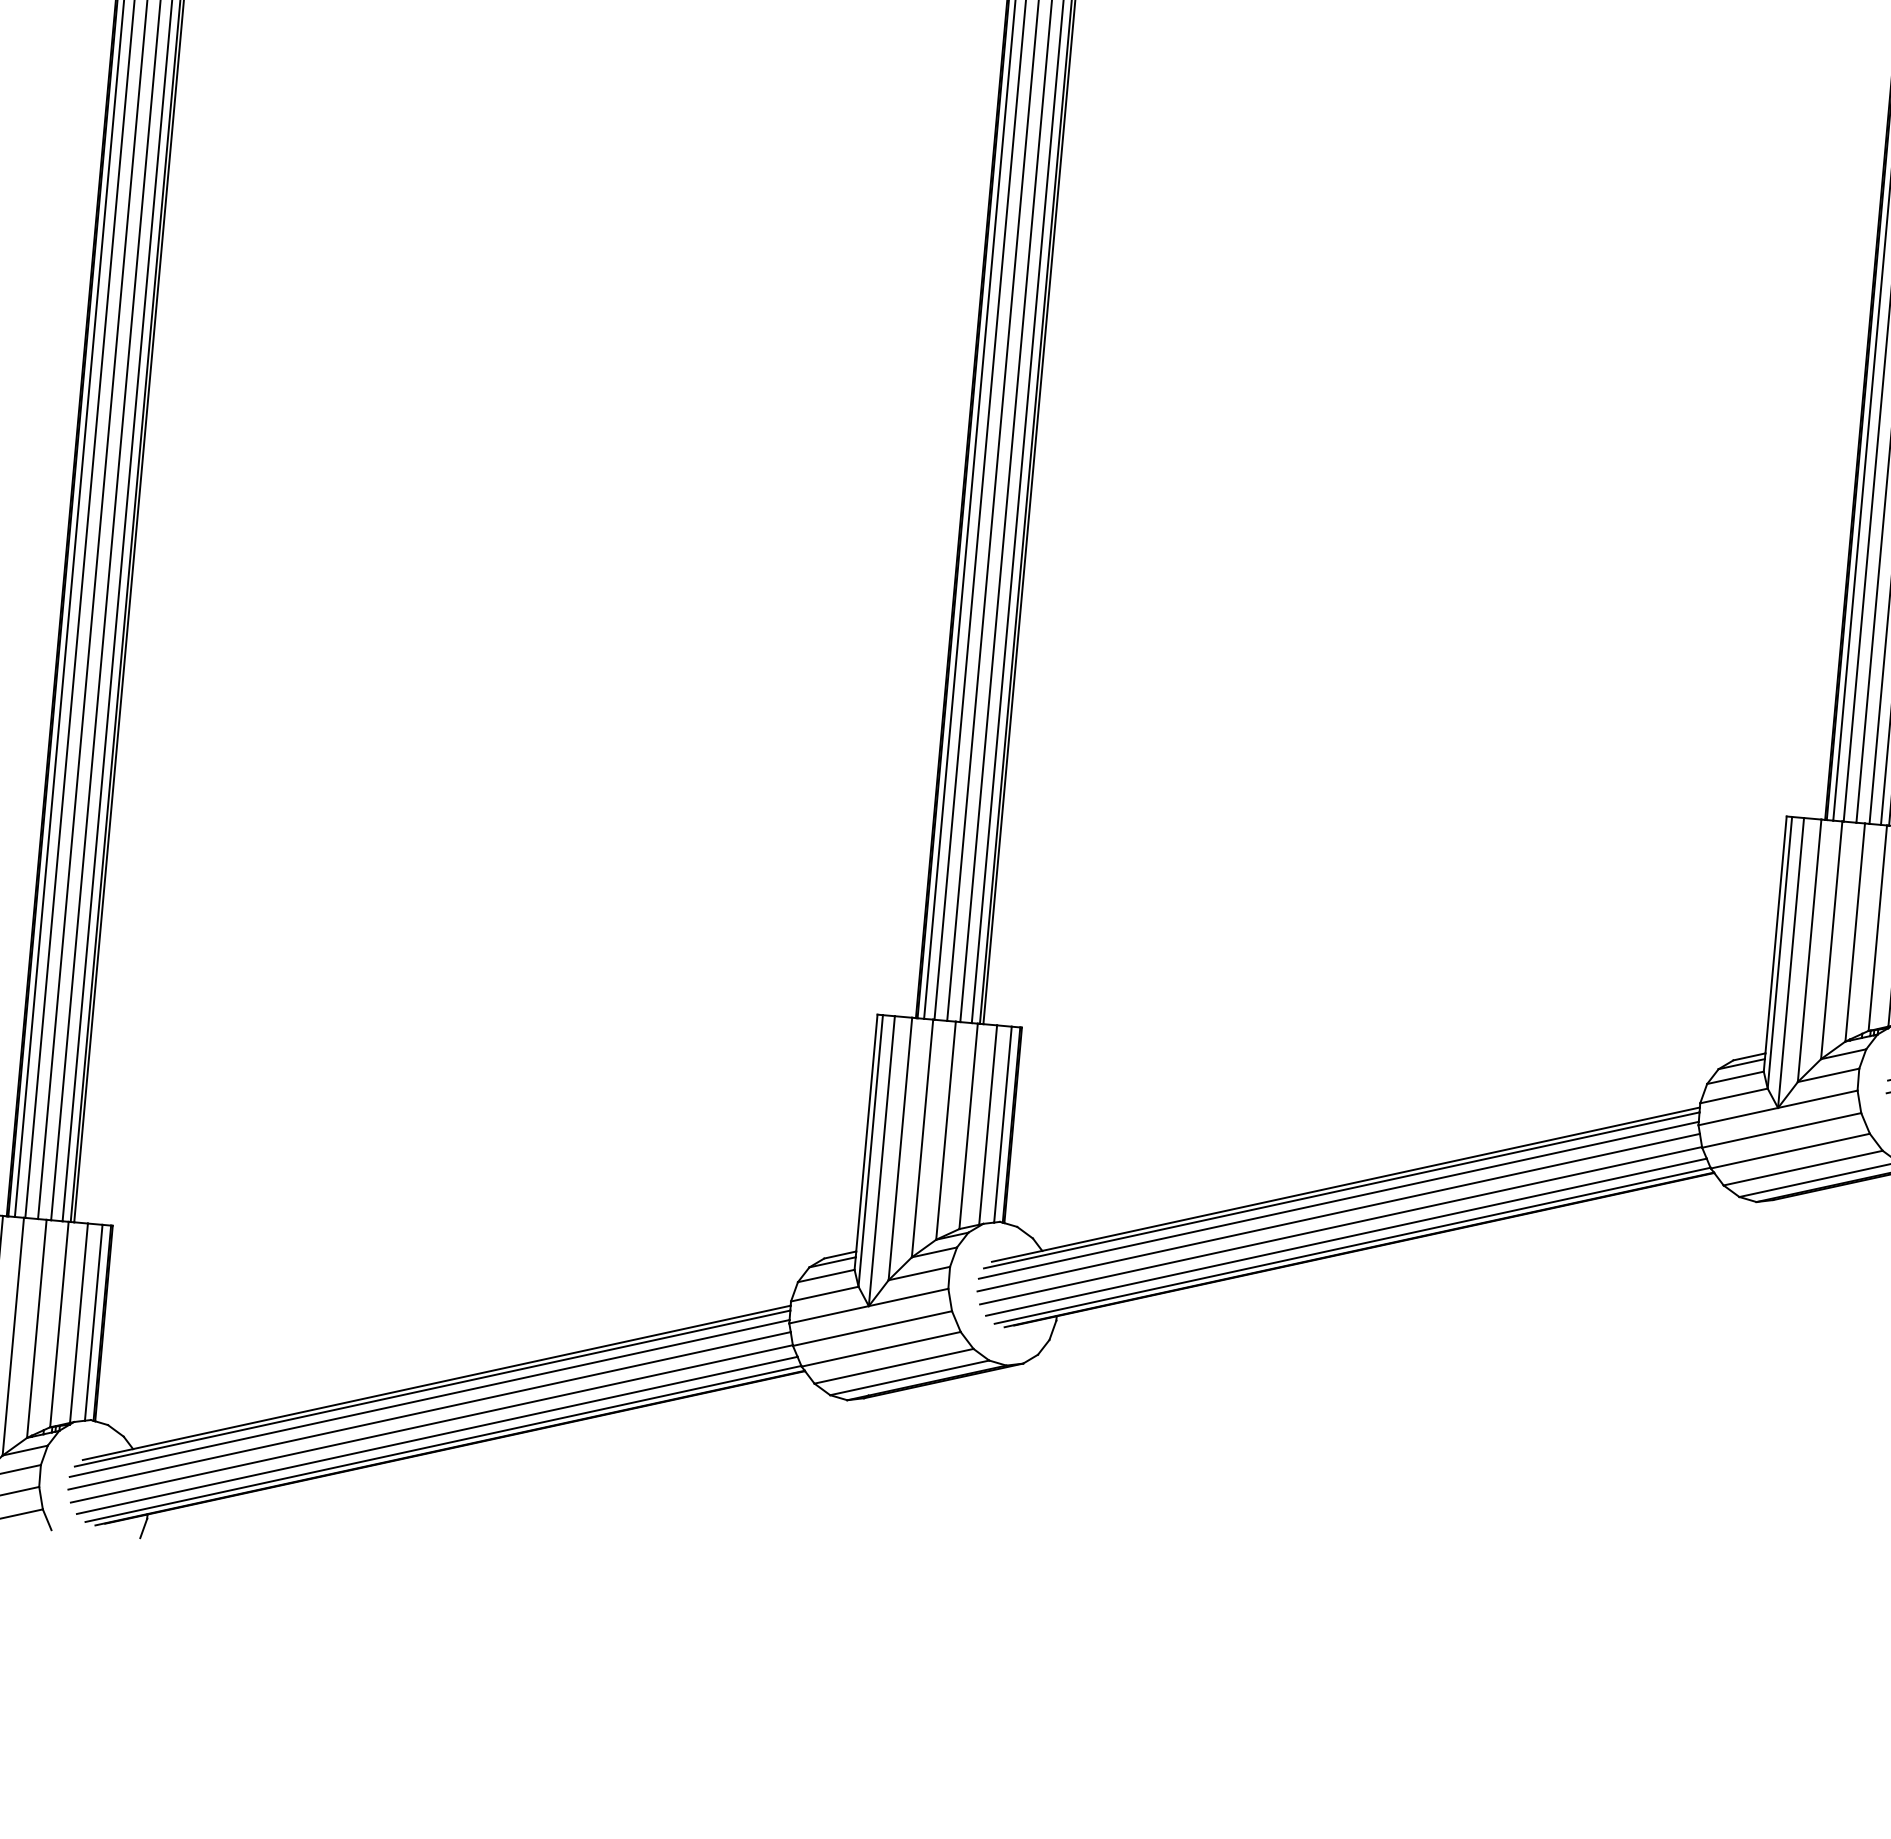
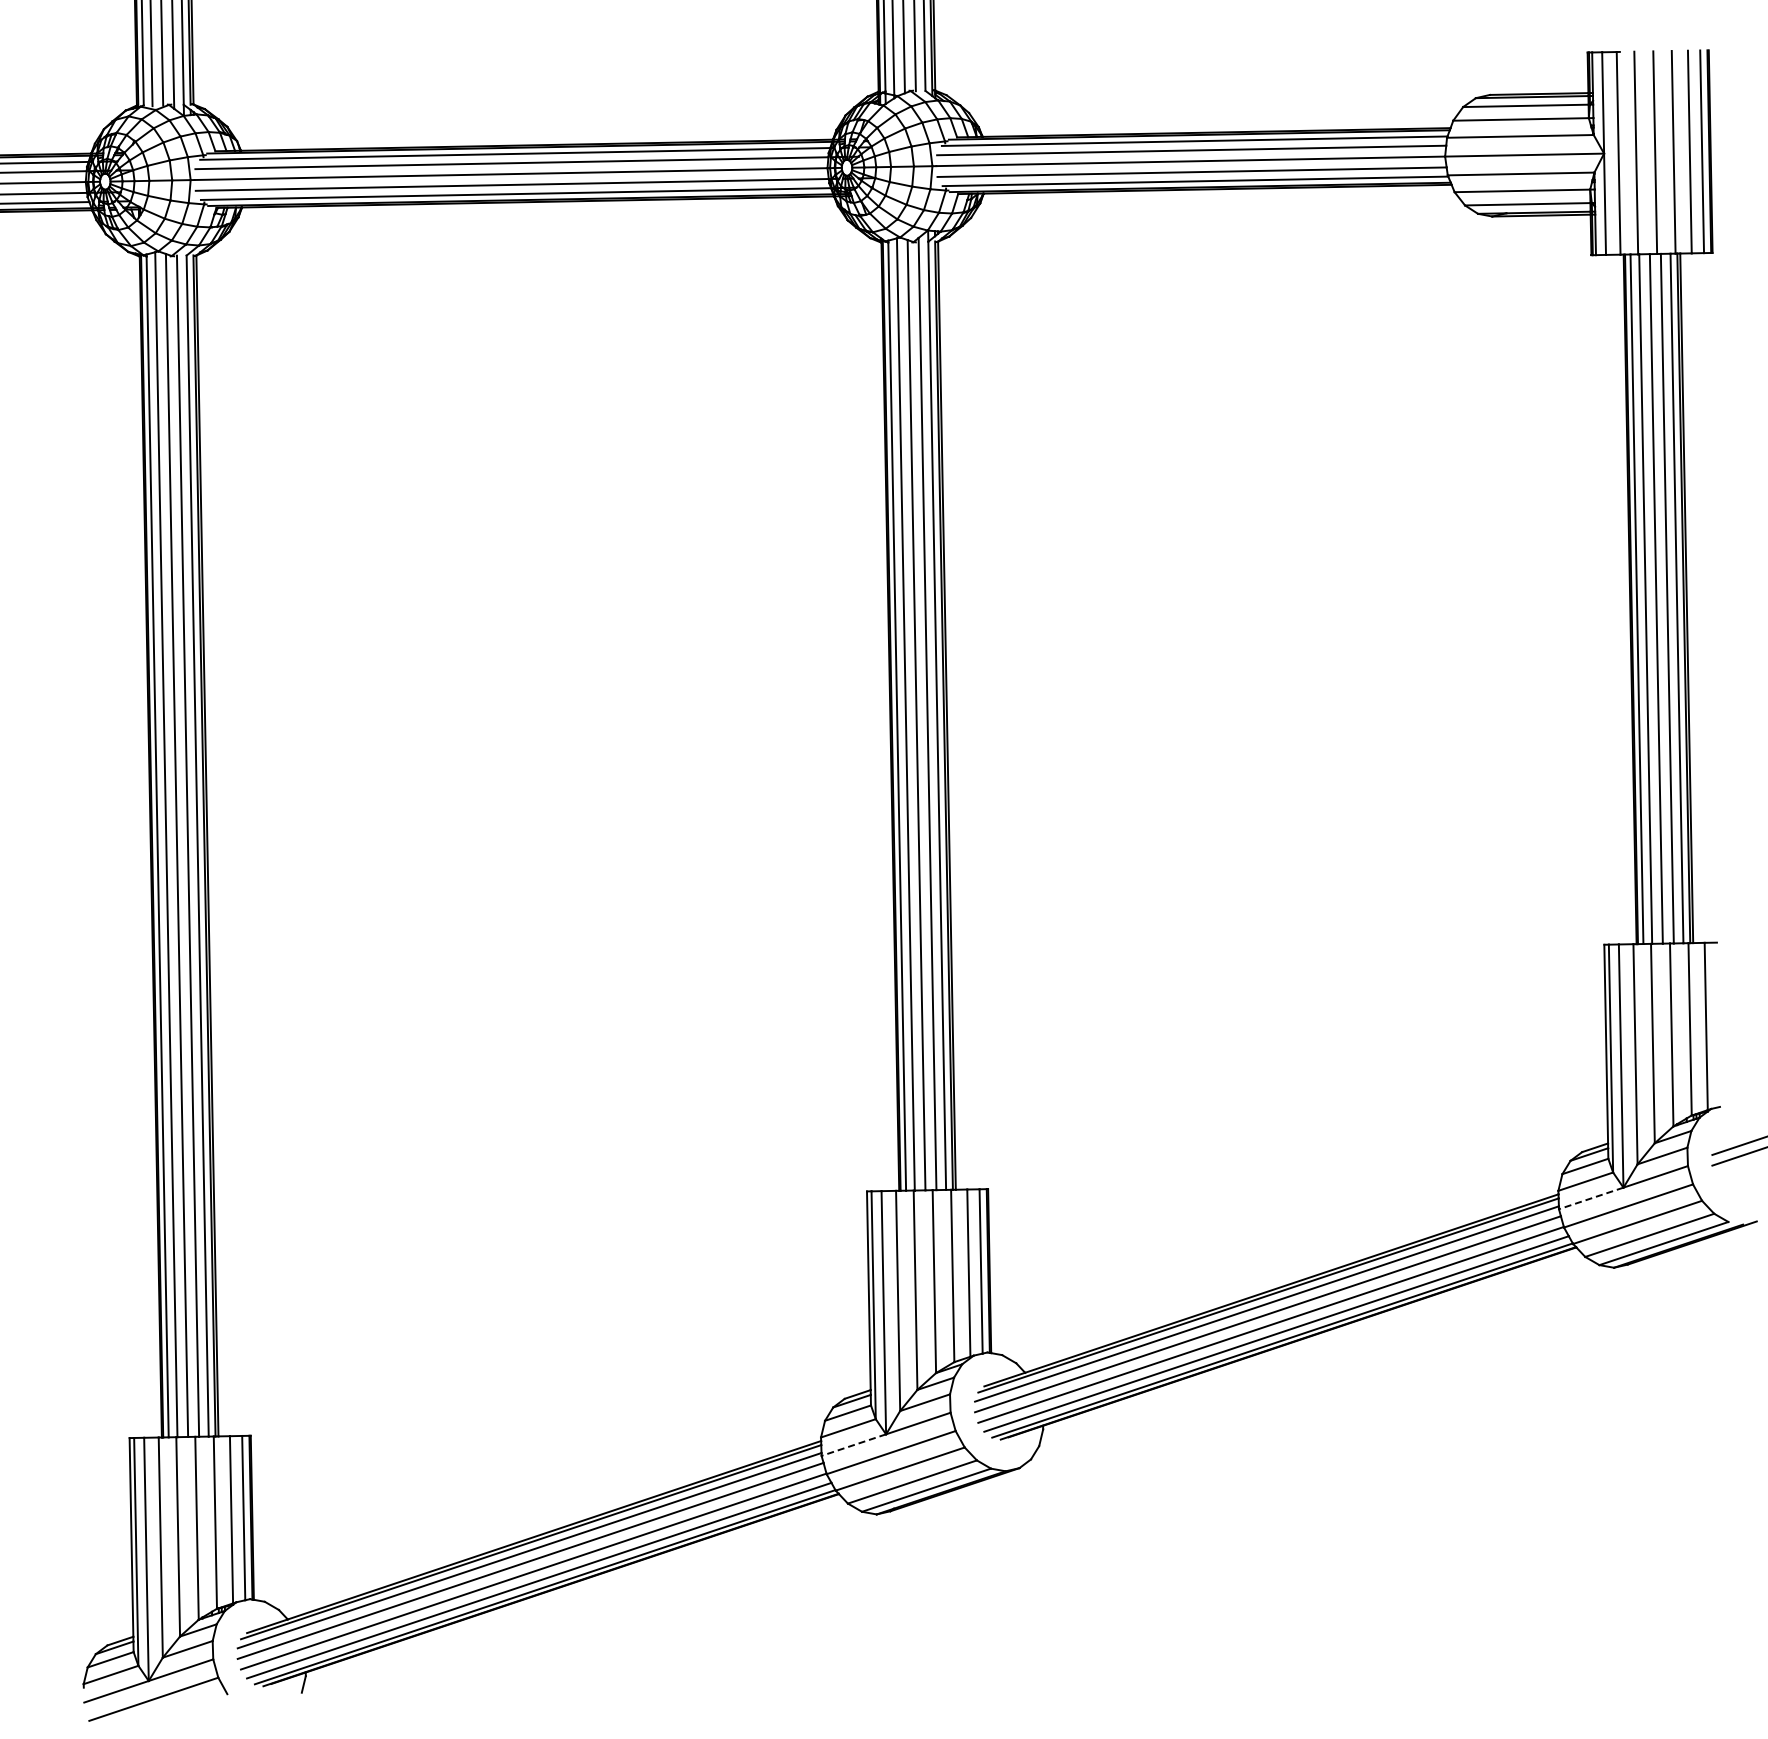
line: (1737, 1116) -> (1590, 1198), solid -> dashed
line: (828, 1315) -> (853, 1445), solid -> dashed

